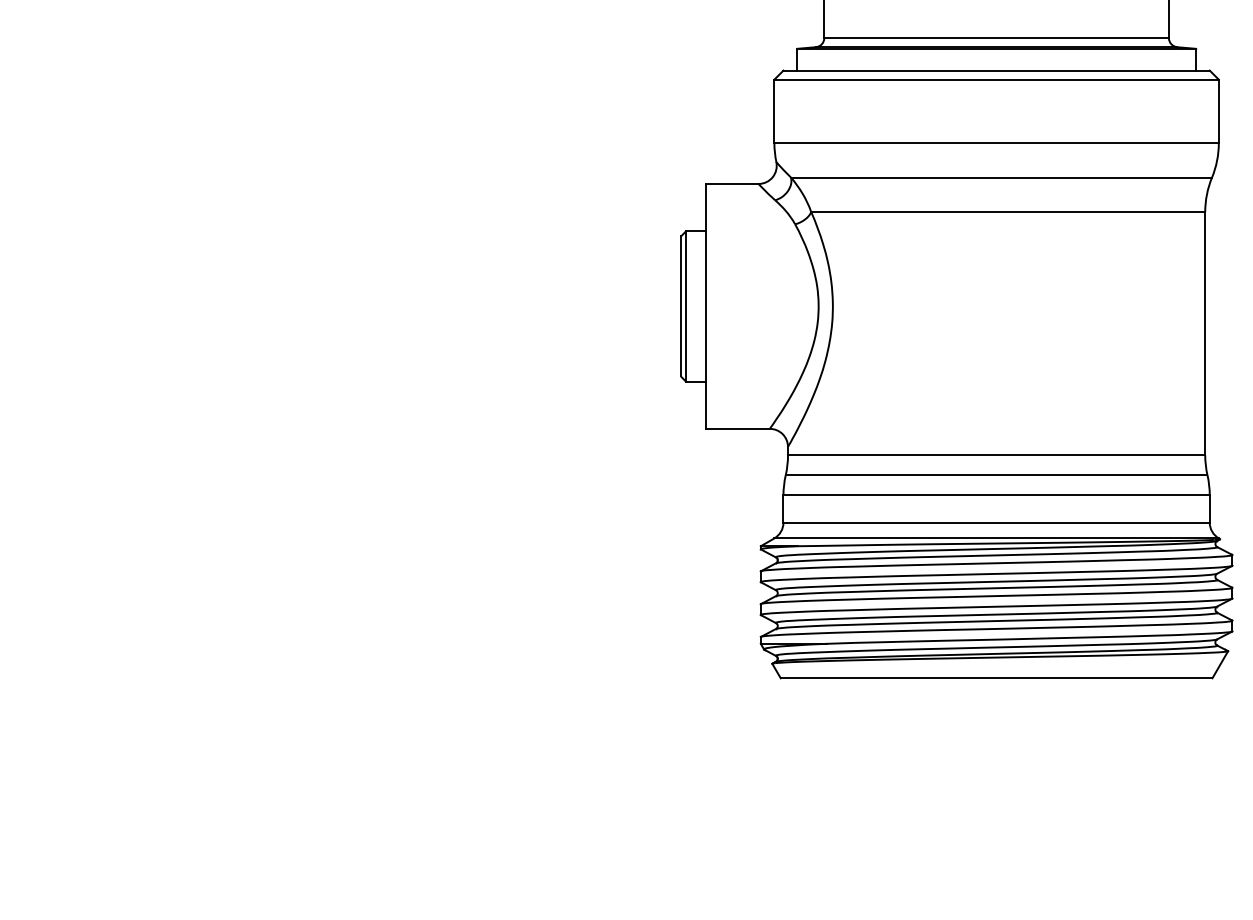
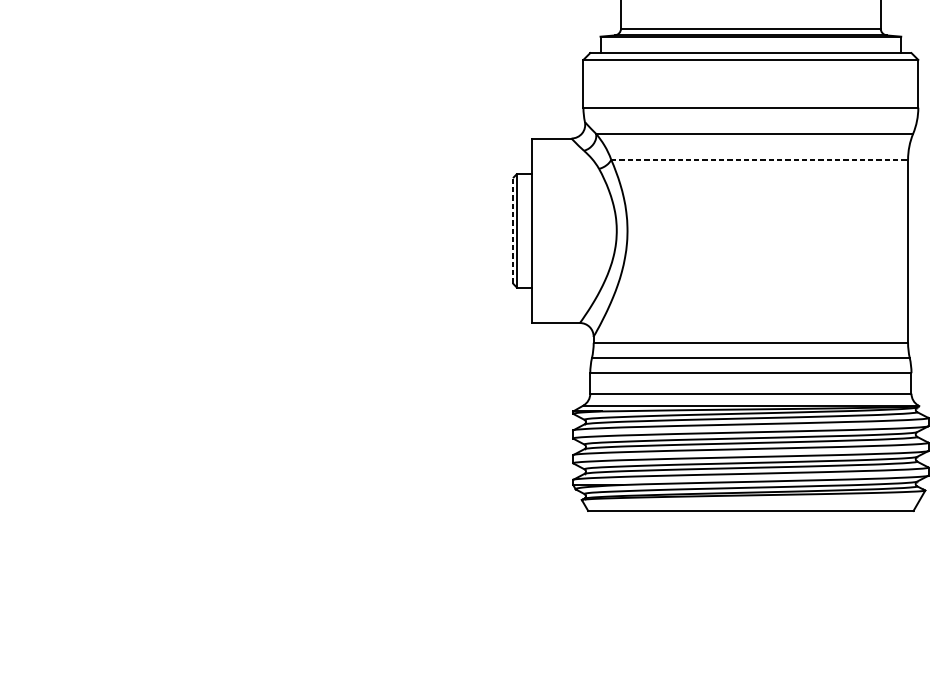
line: (1008, 212) -> (759, 160), solid -> dashed
line: (680, 305) -> (512, 230), solid -> dashed

